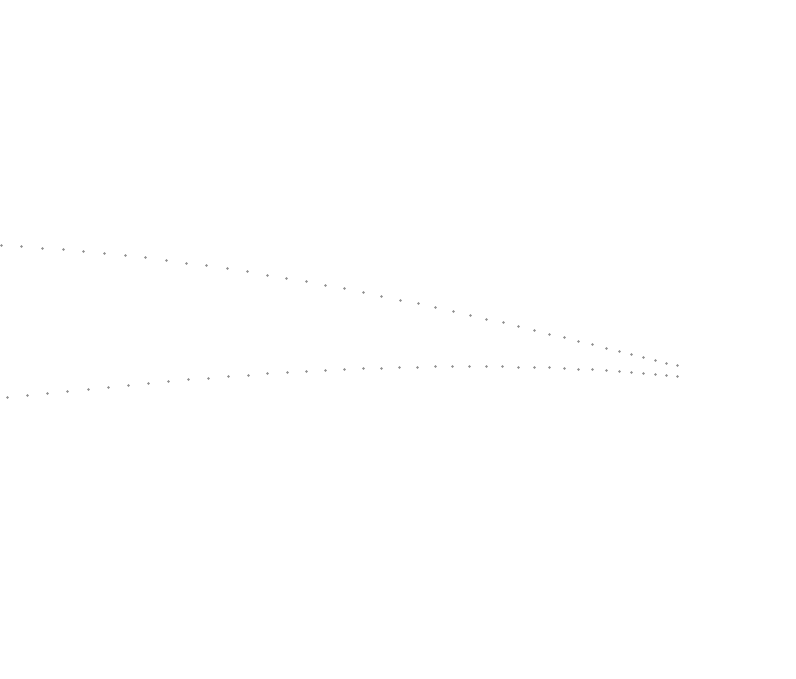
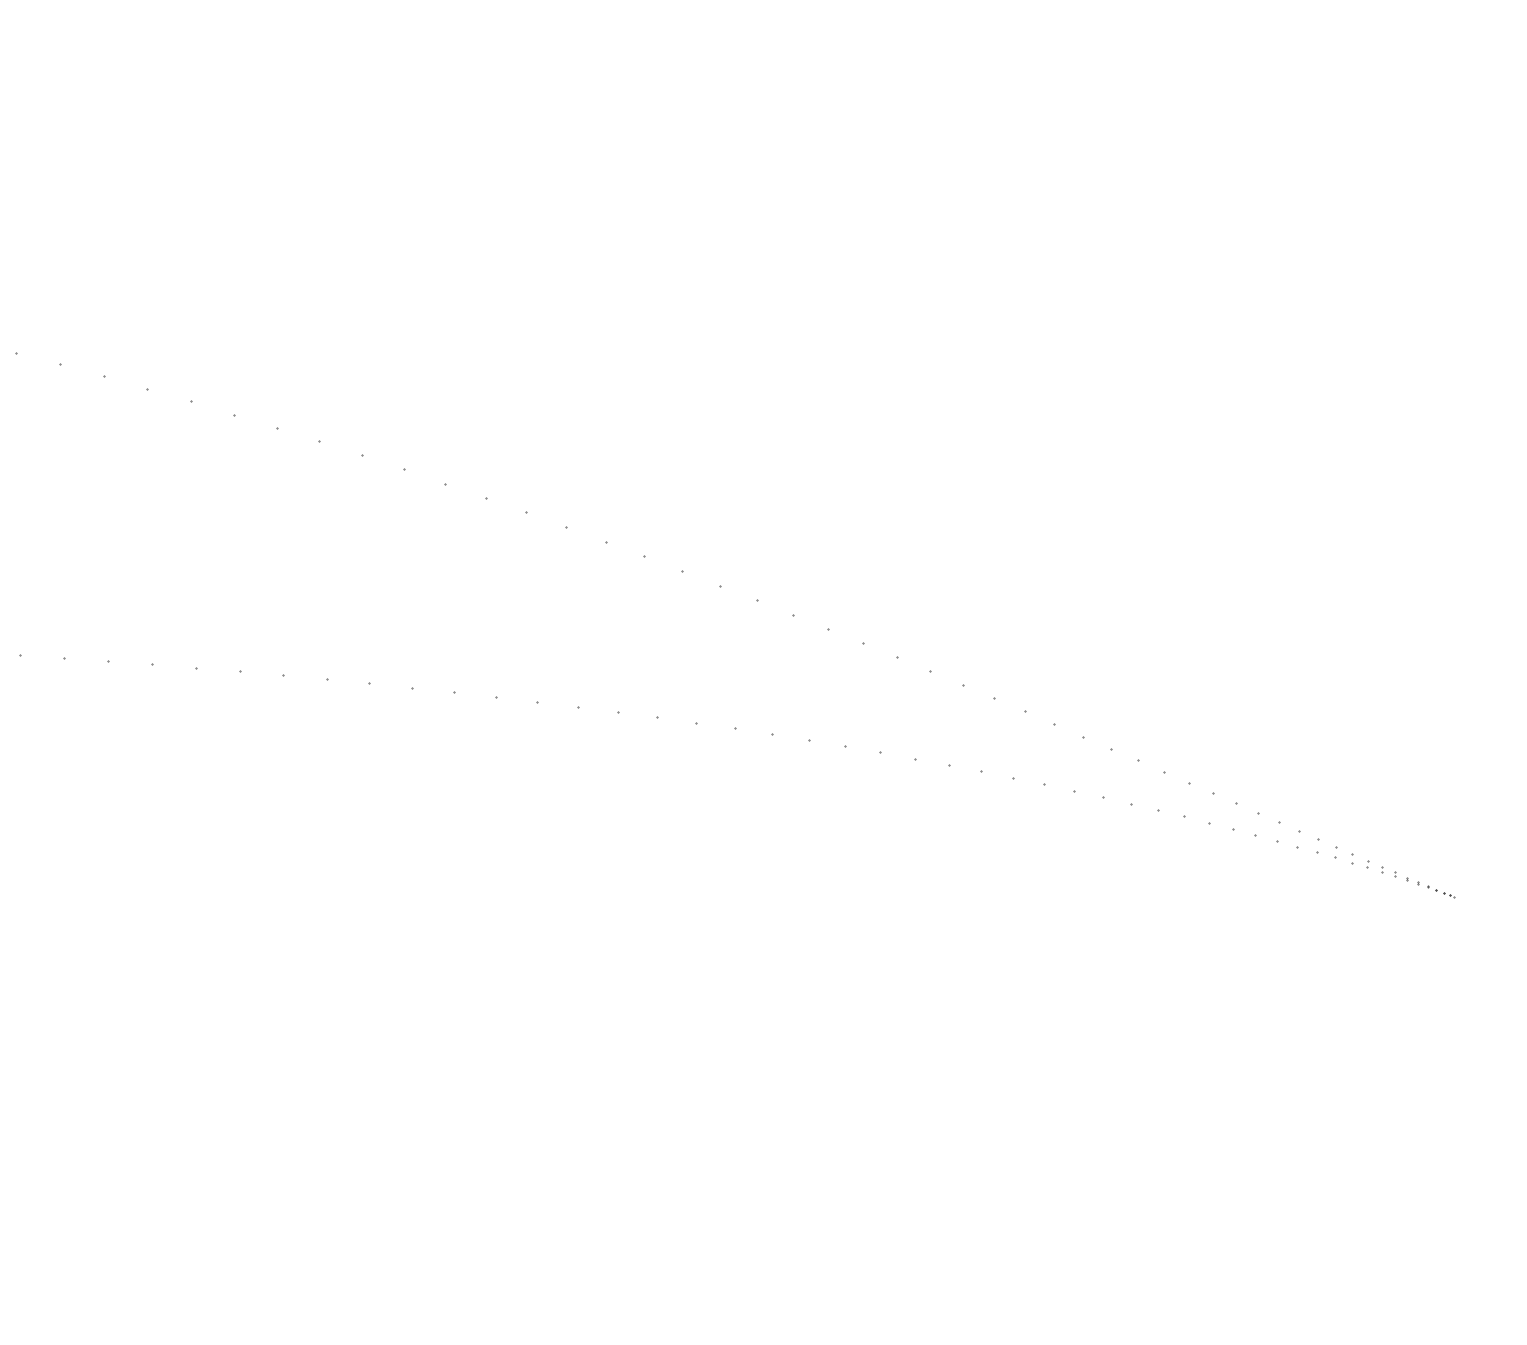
part: (729, 378) -> (1368, 860), added

